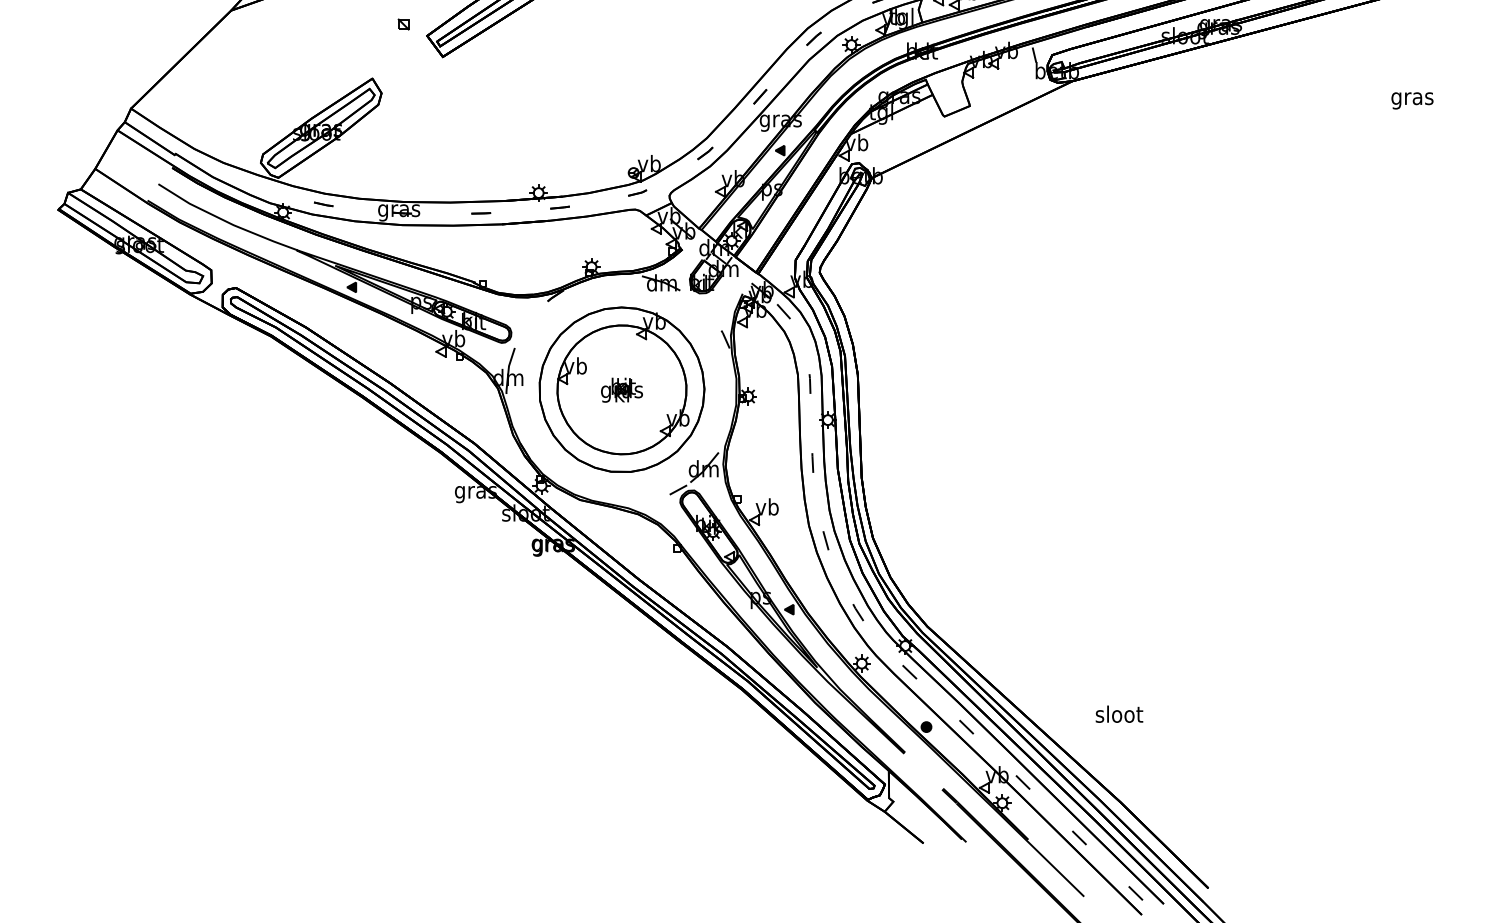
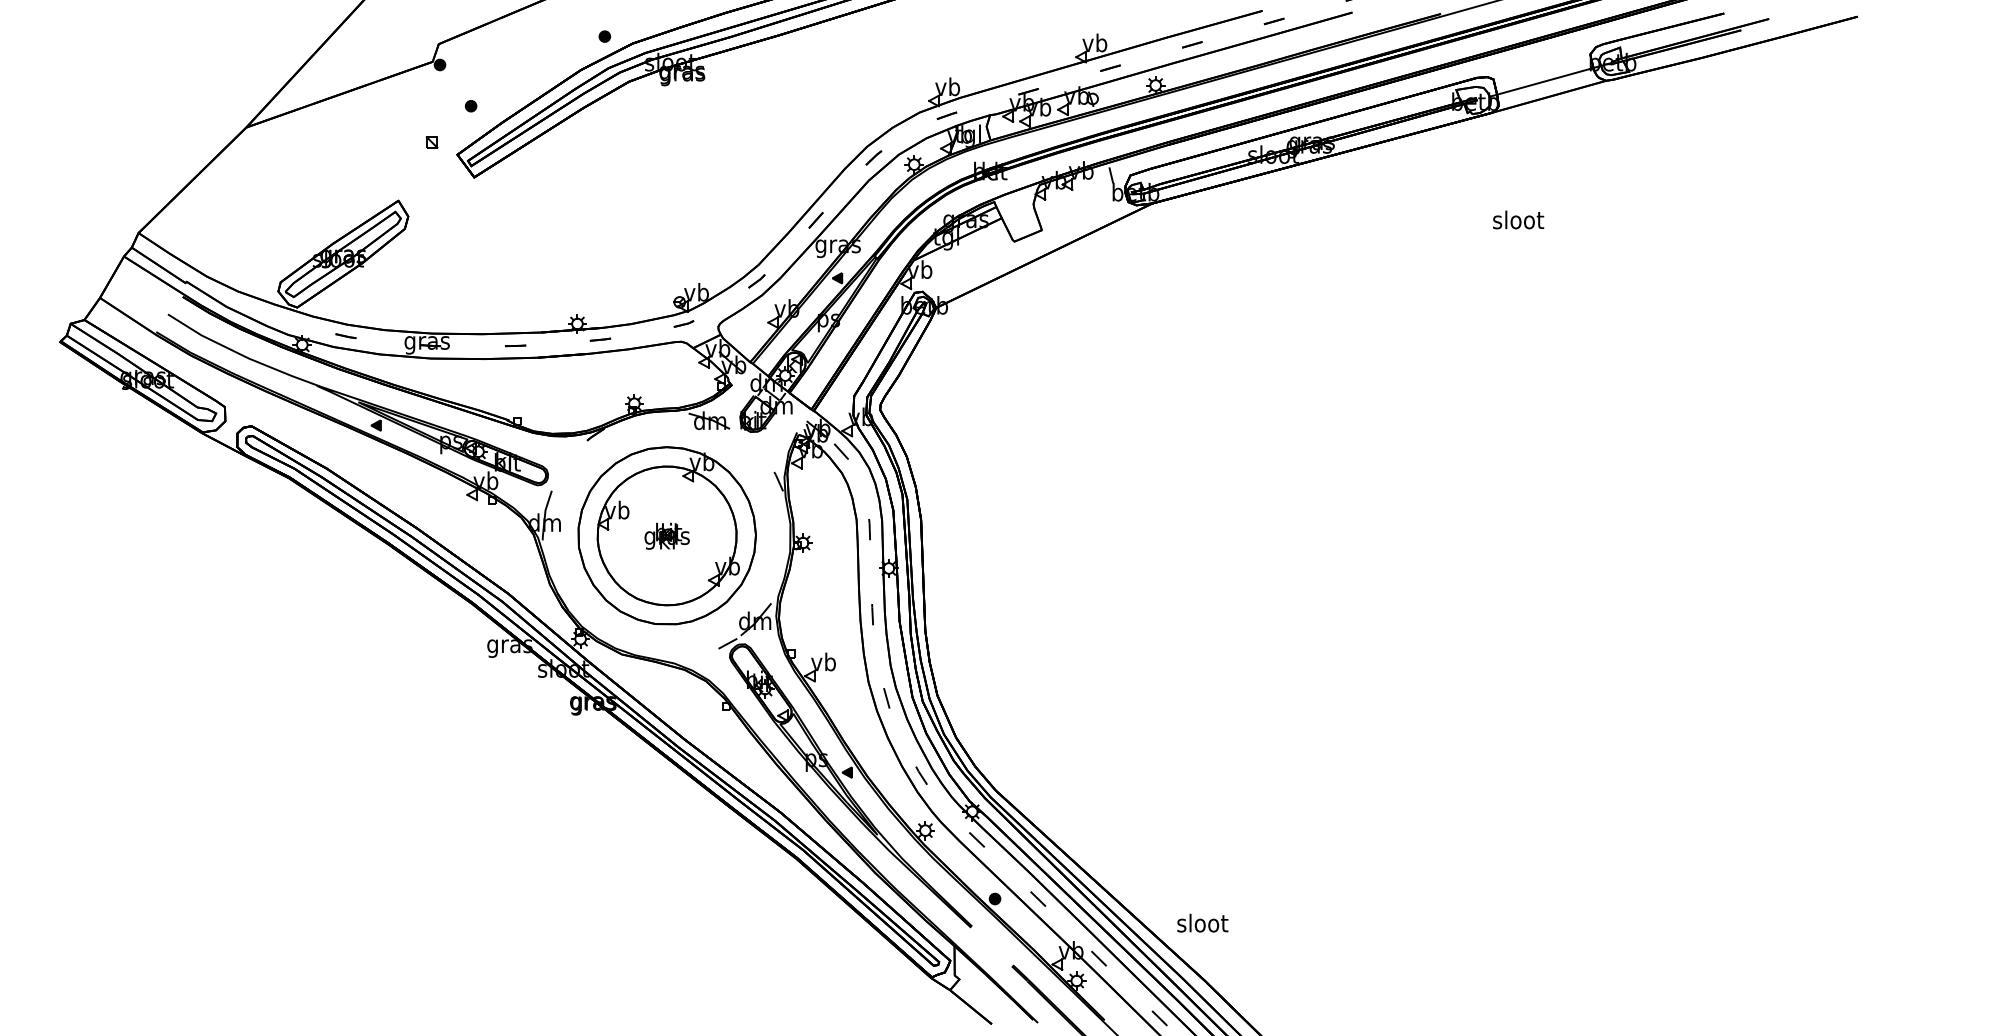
text: (1412, 98) -> (1518, 222), gras -> sloot
text: (1119, 713) -> (1202, 922), moved

